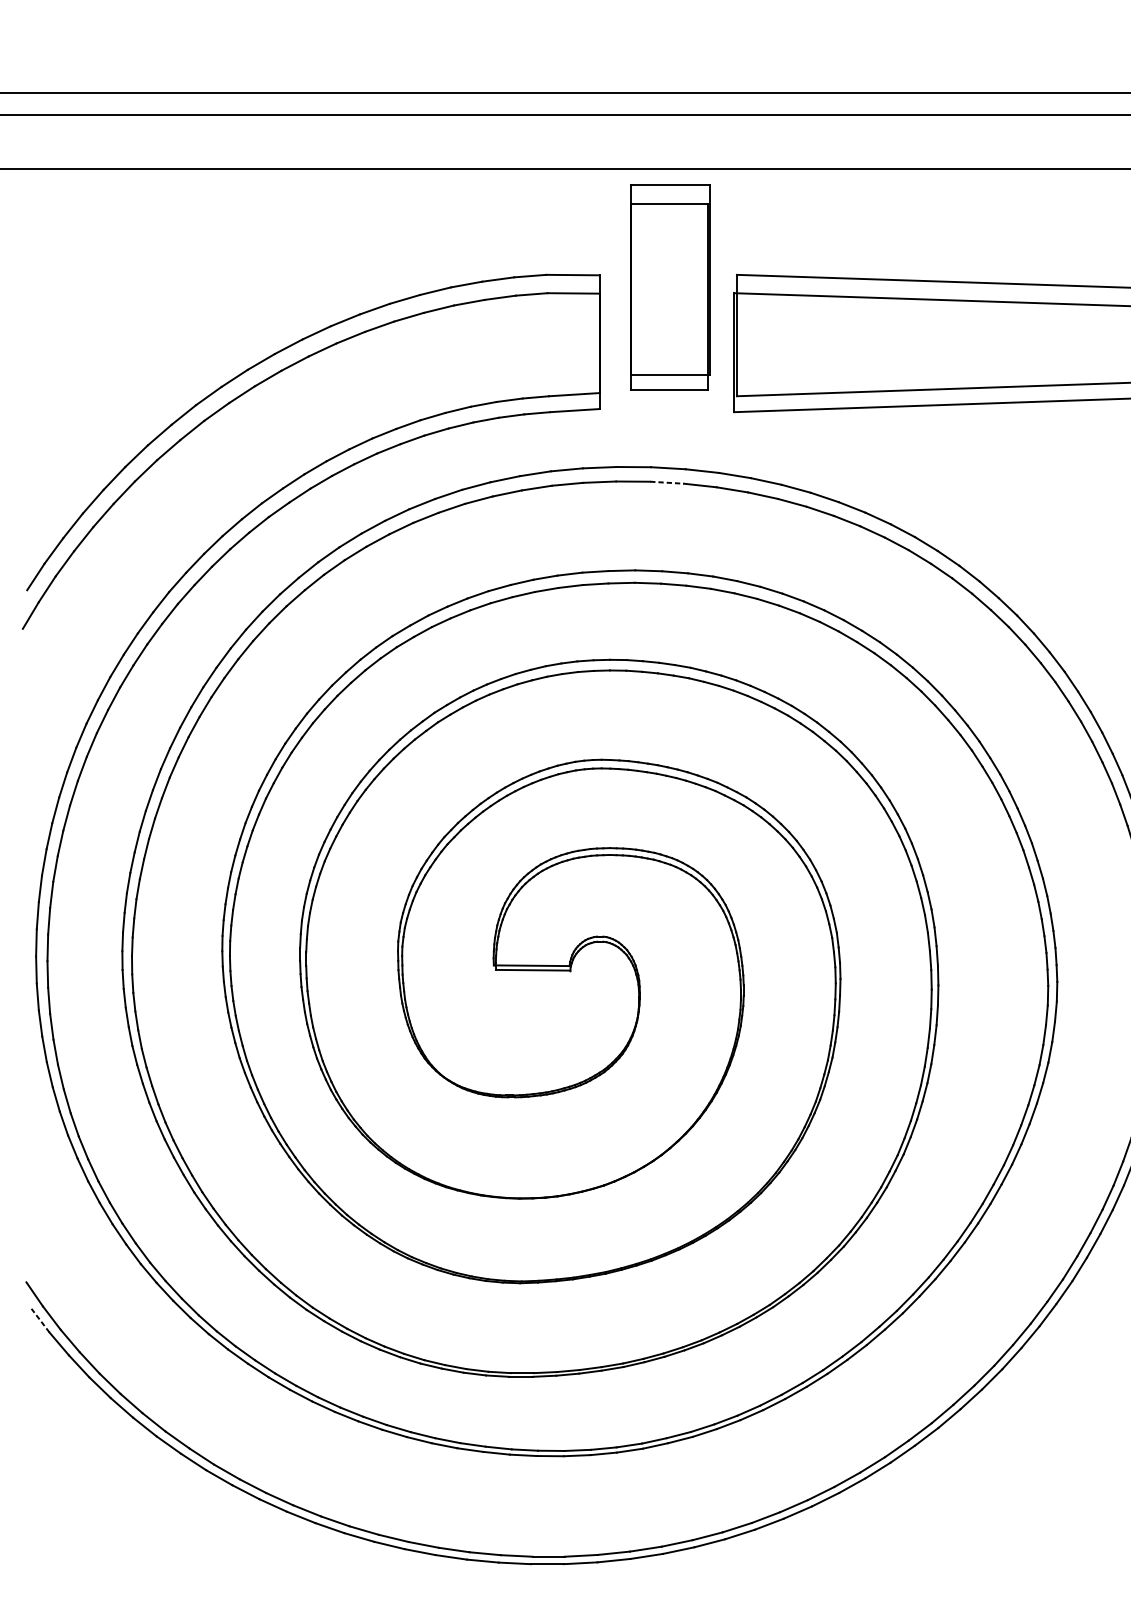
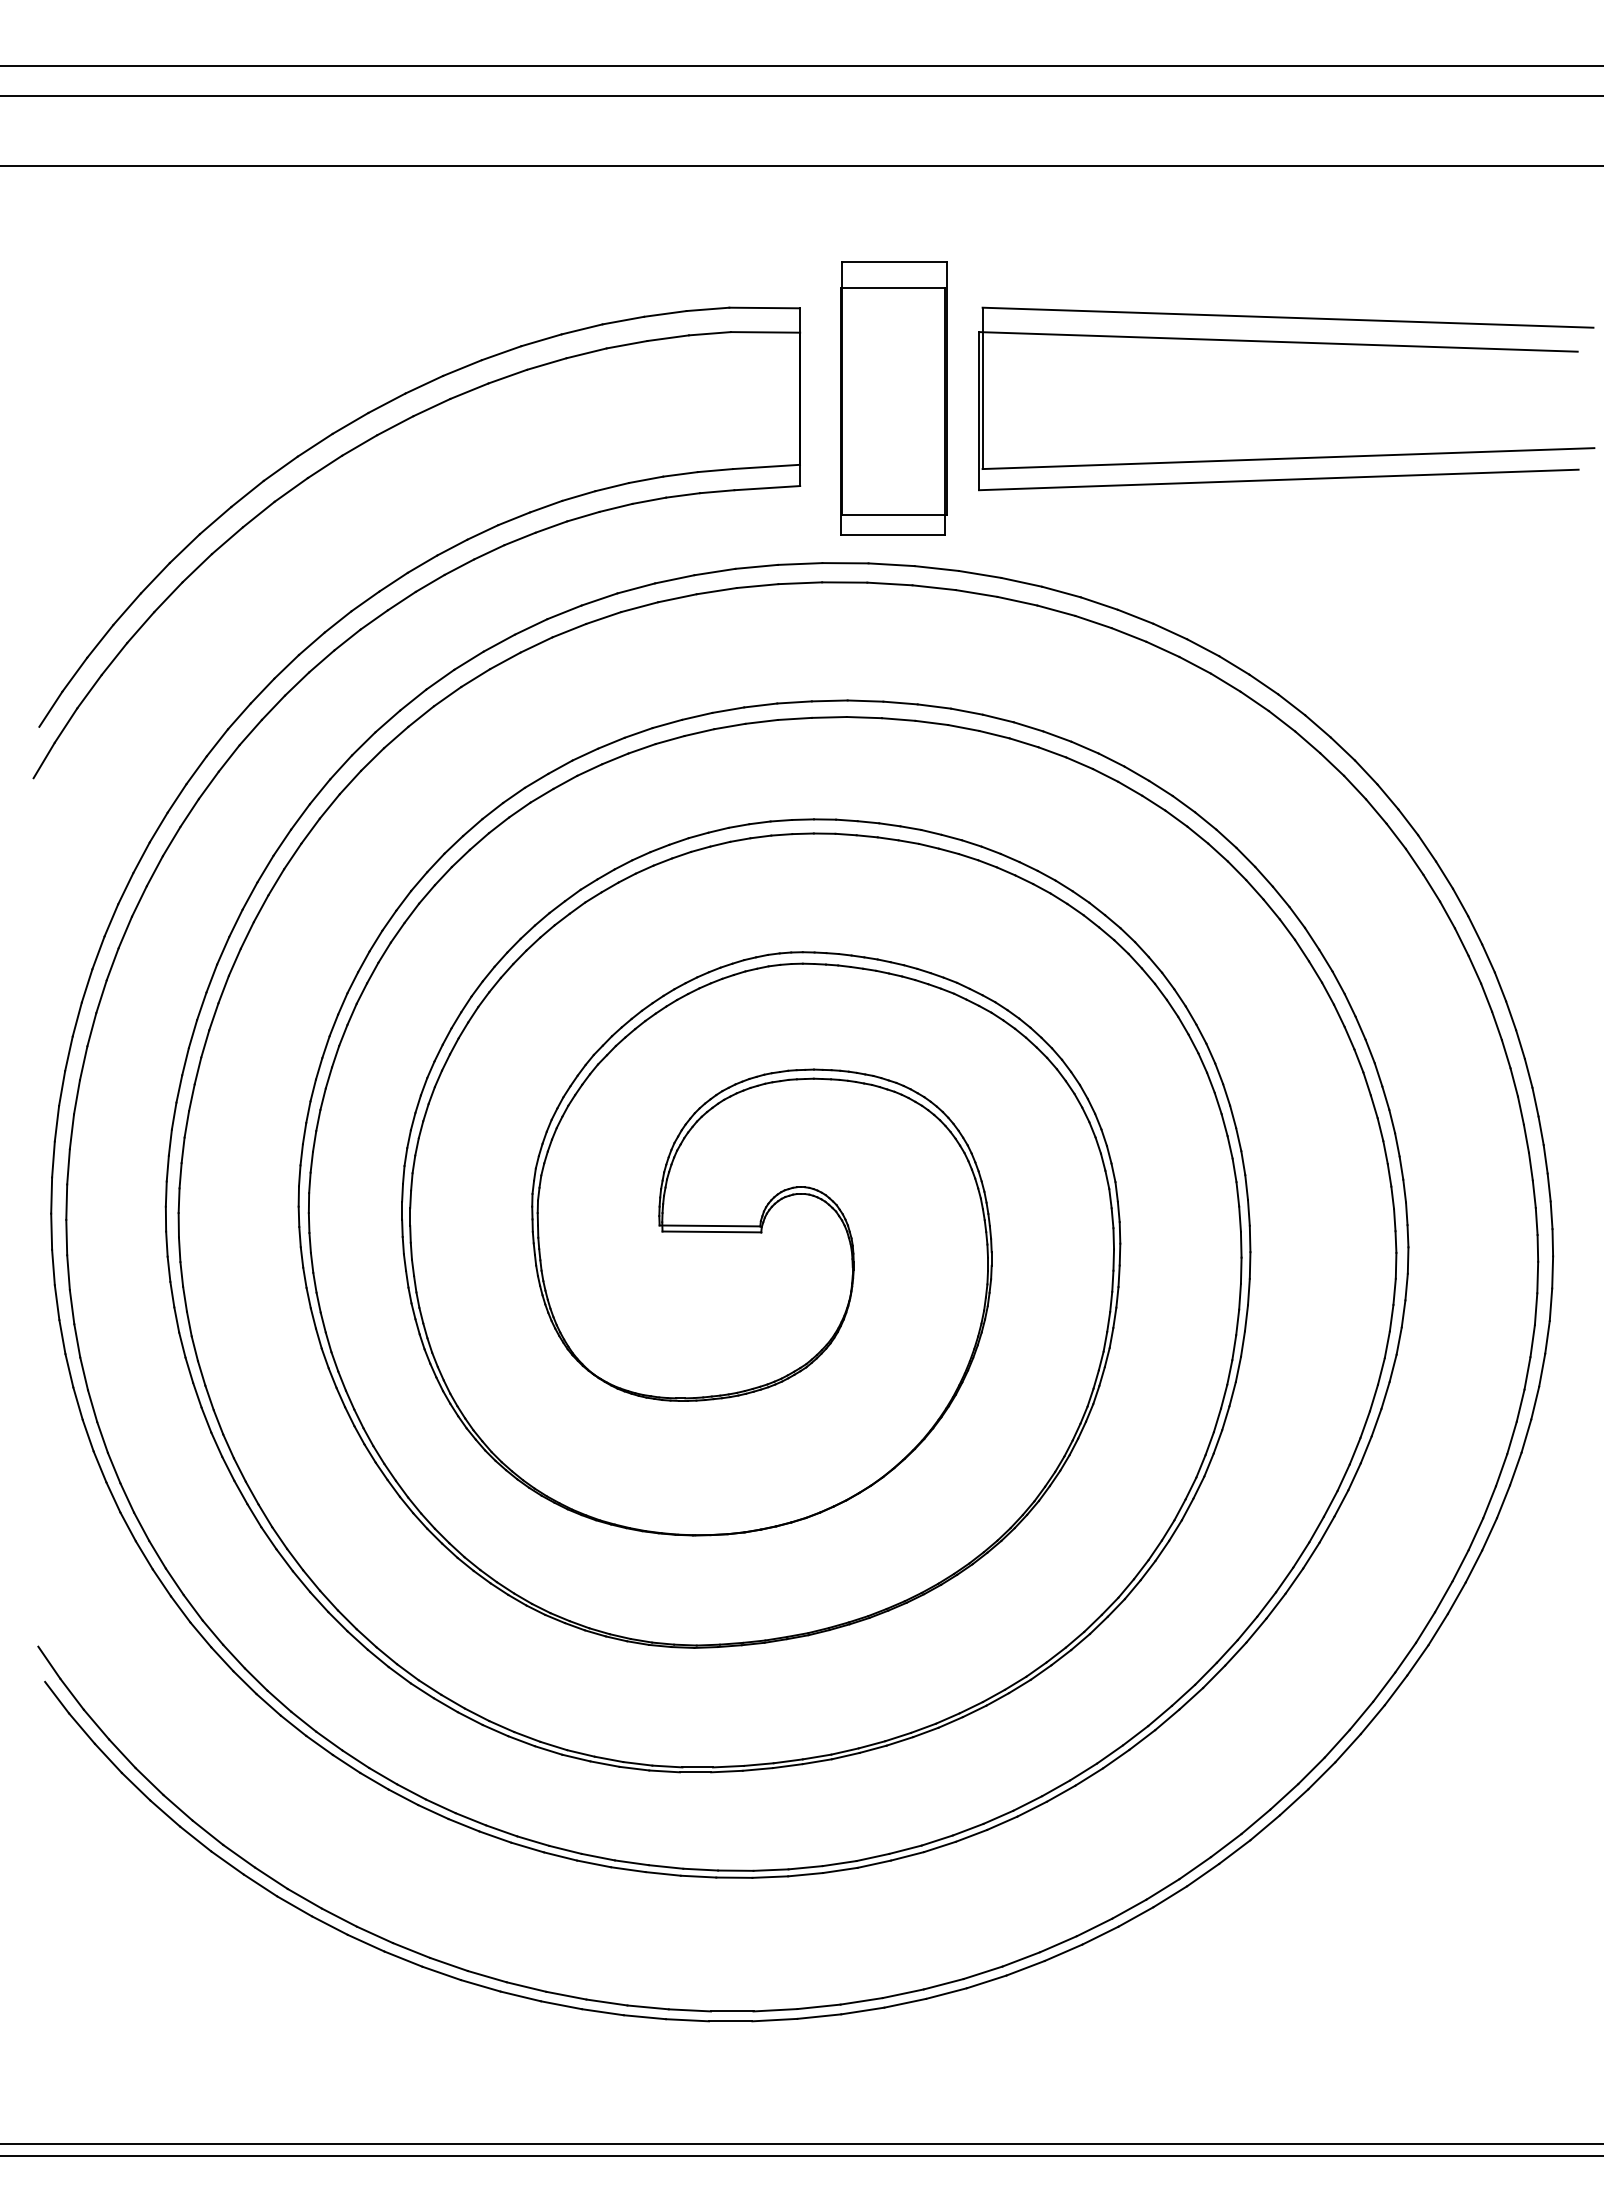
part: (669, 287) -> (893, 398), moved
line: (666, 483) -> (889, 584), dashed -> solid
line: (40, 1320) -> (57, 1697), dashed -> solid

